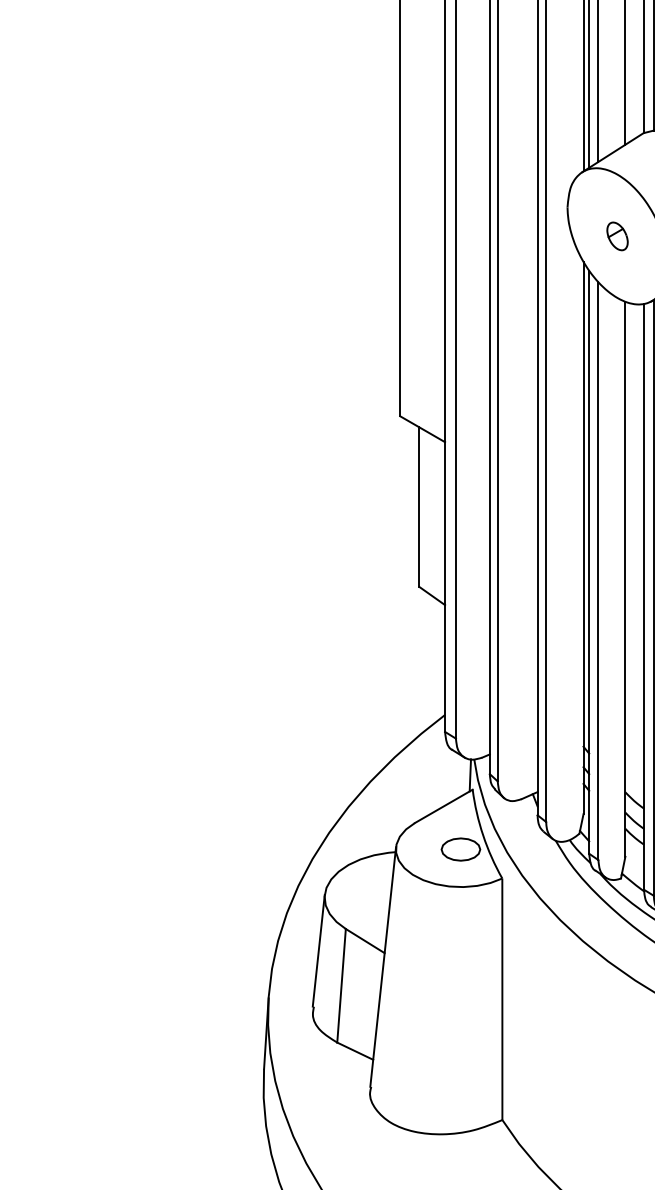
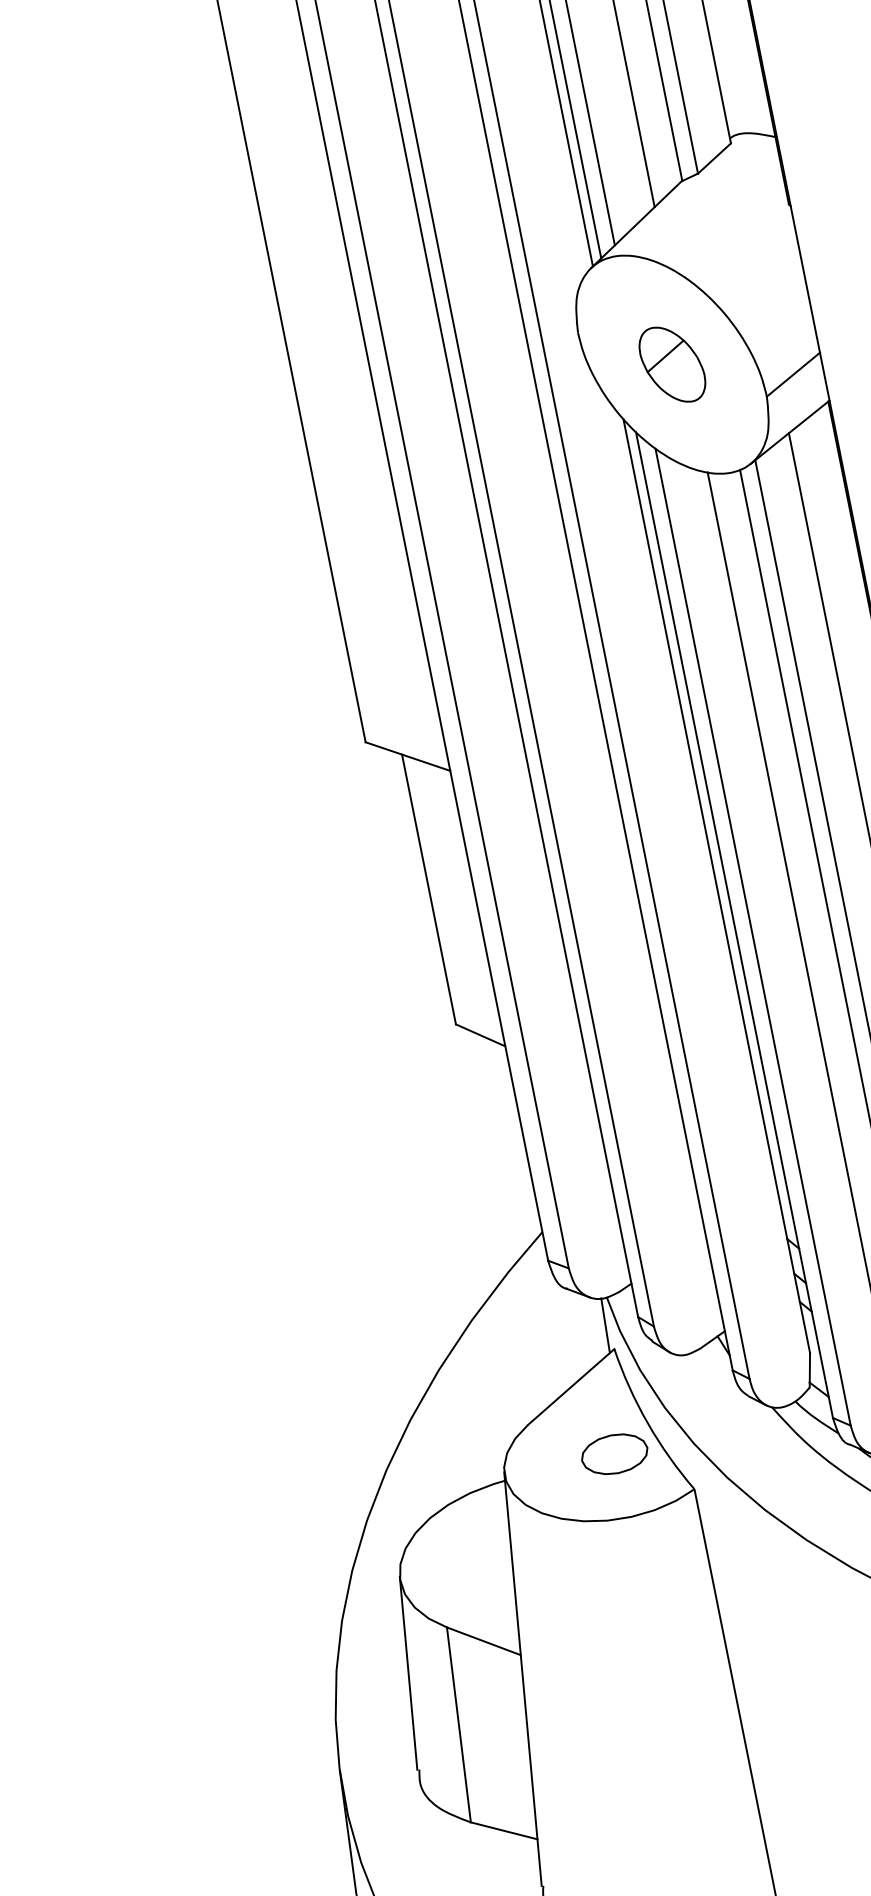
part: (617, 236) -> (672, 364), size x1.67

